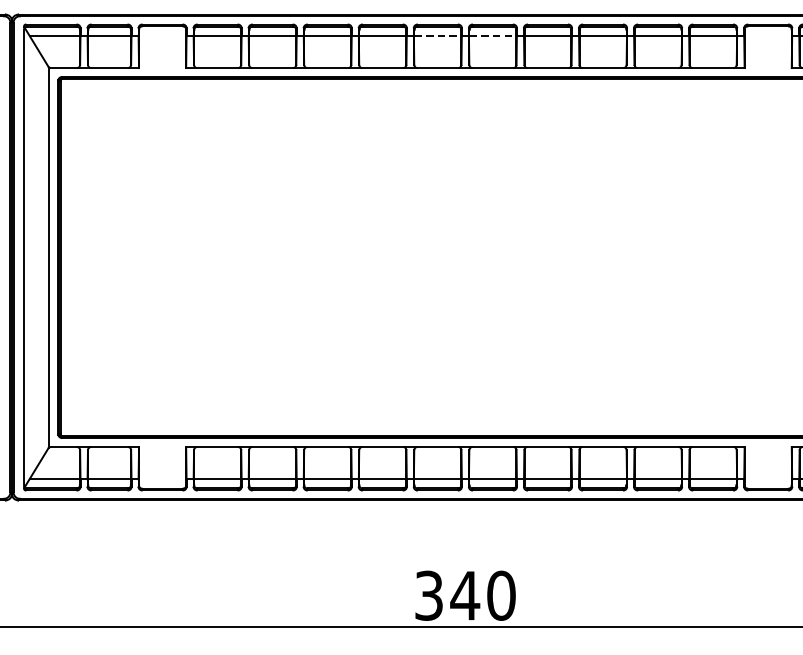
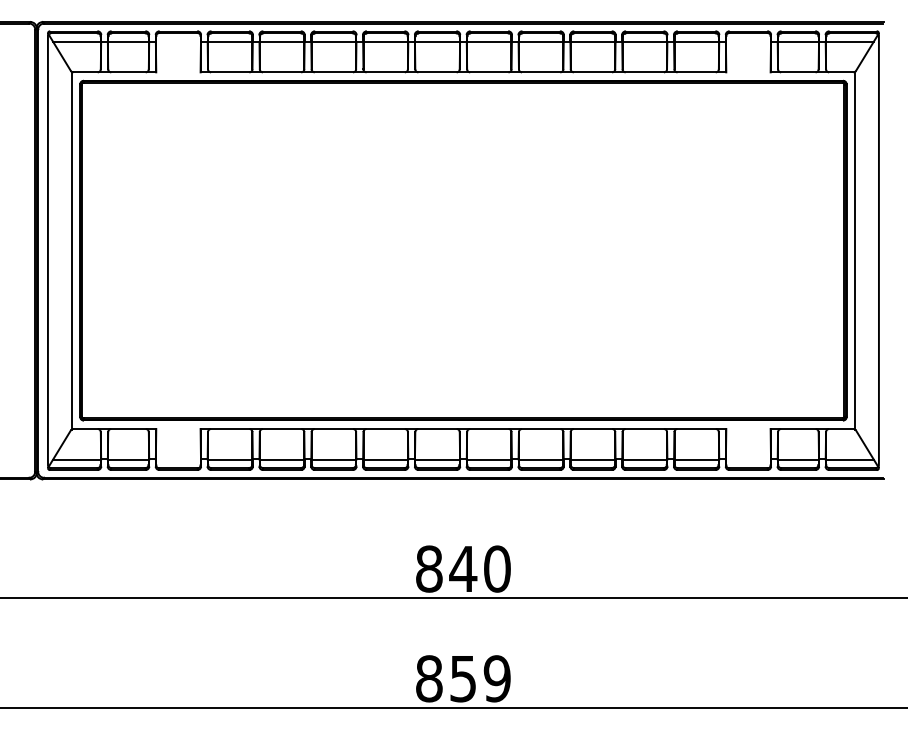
line: (438, 35) -> (438, 41), dashed -> solid
line: (493, 35) -> (489, 41), dashed -> solid
text: (429, 595) -> (429, 568), 340 -> 840

